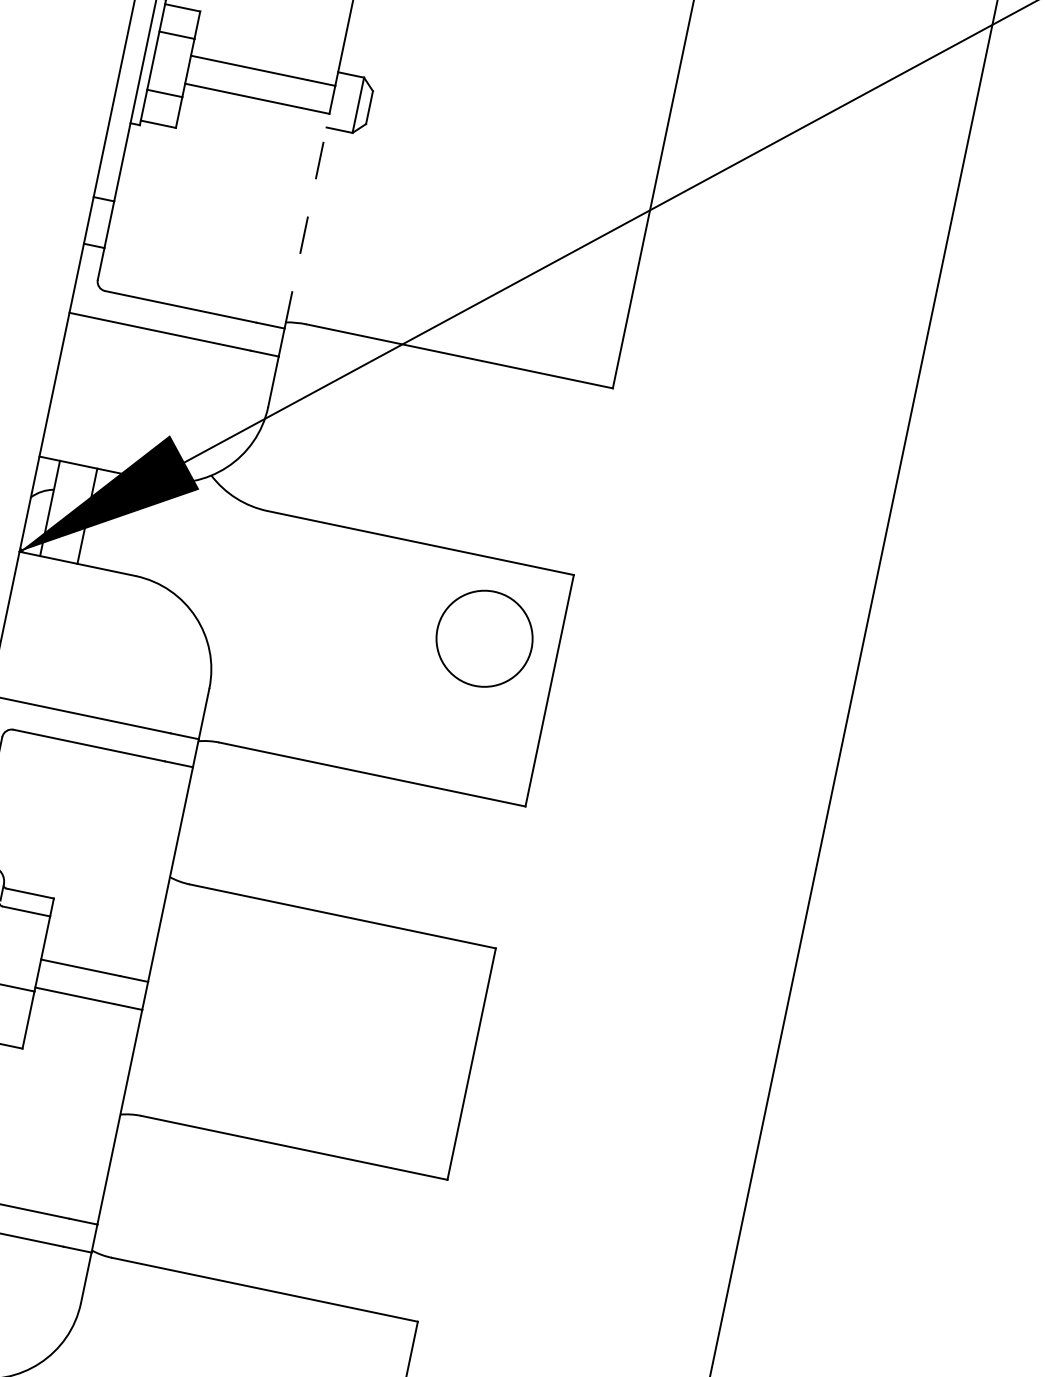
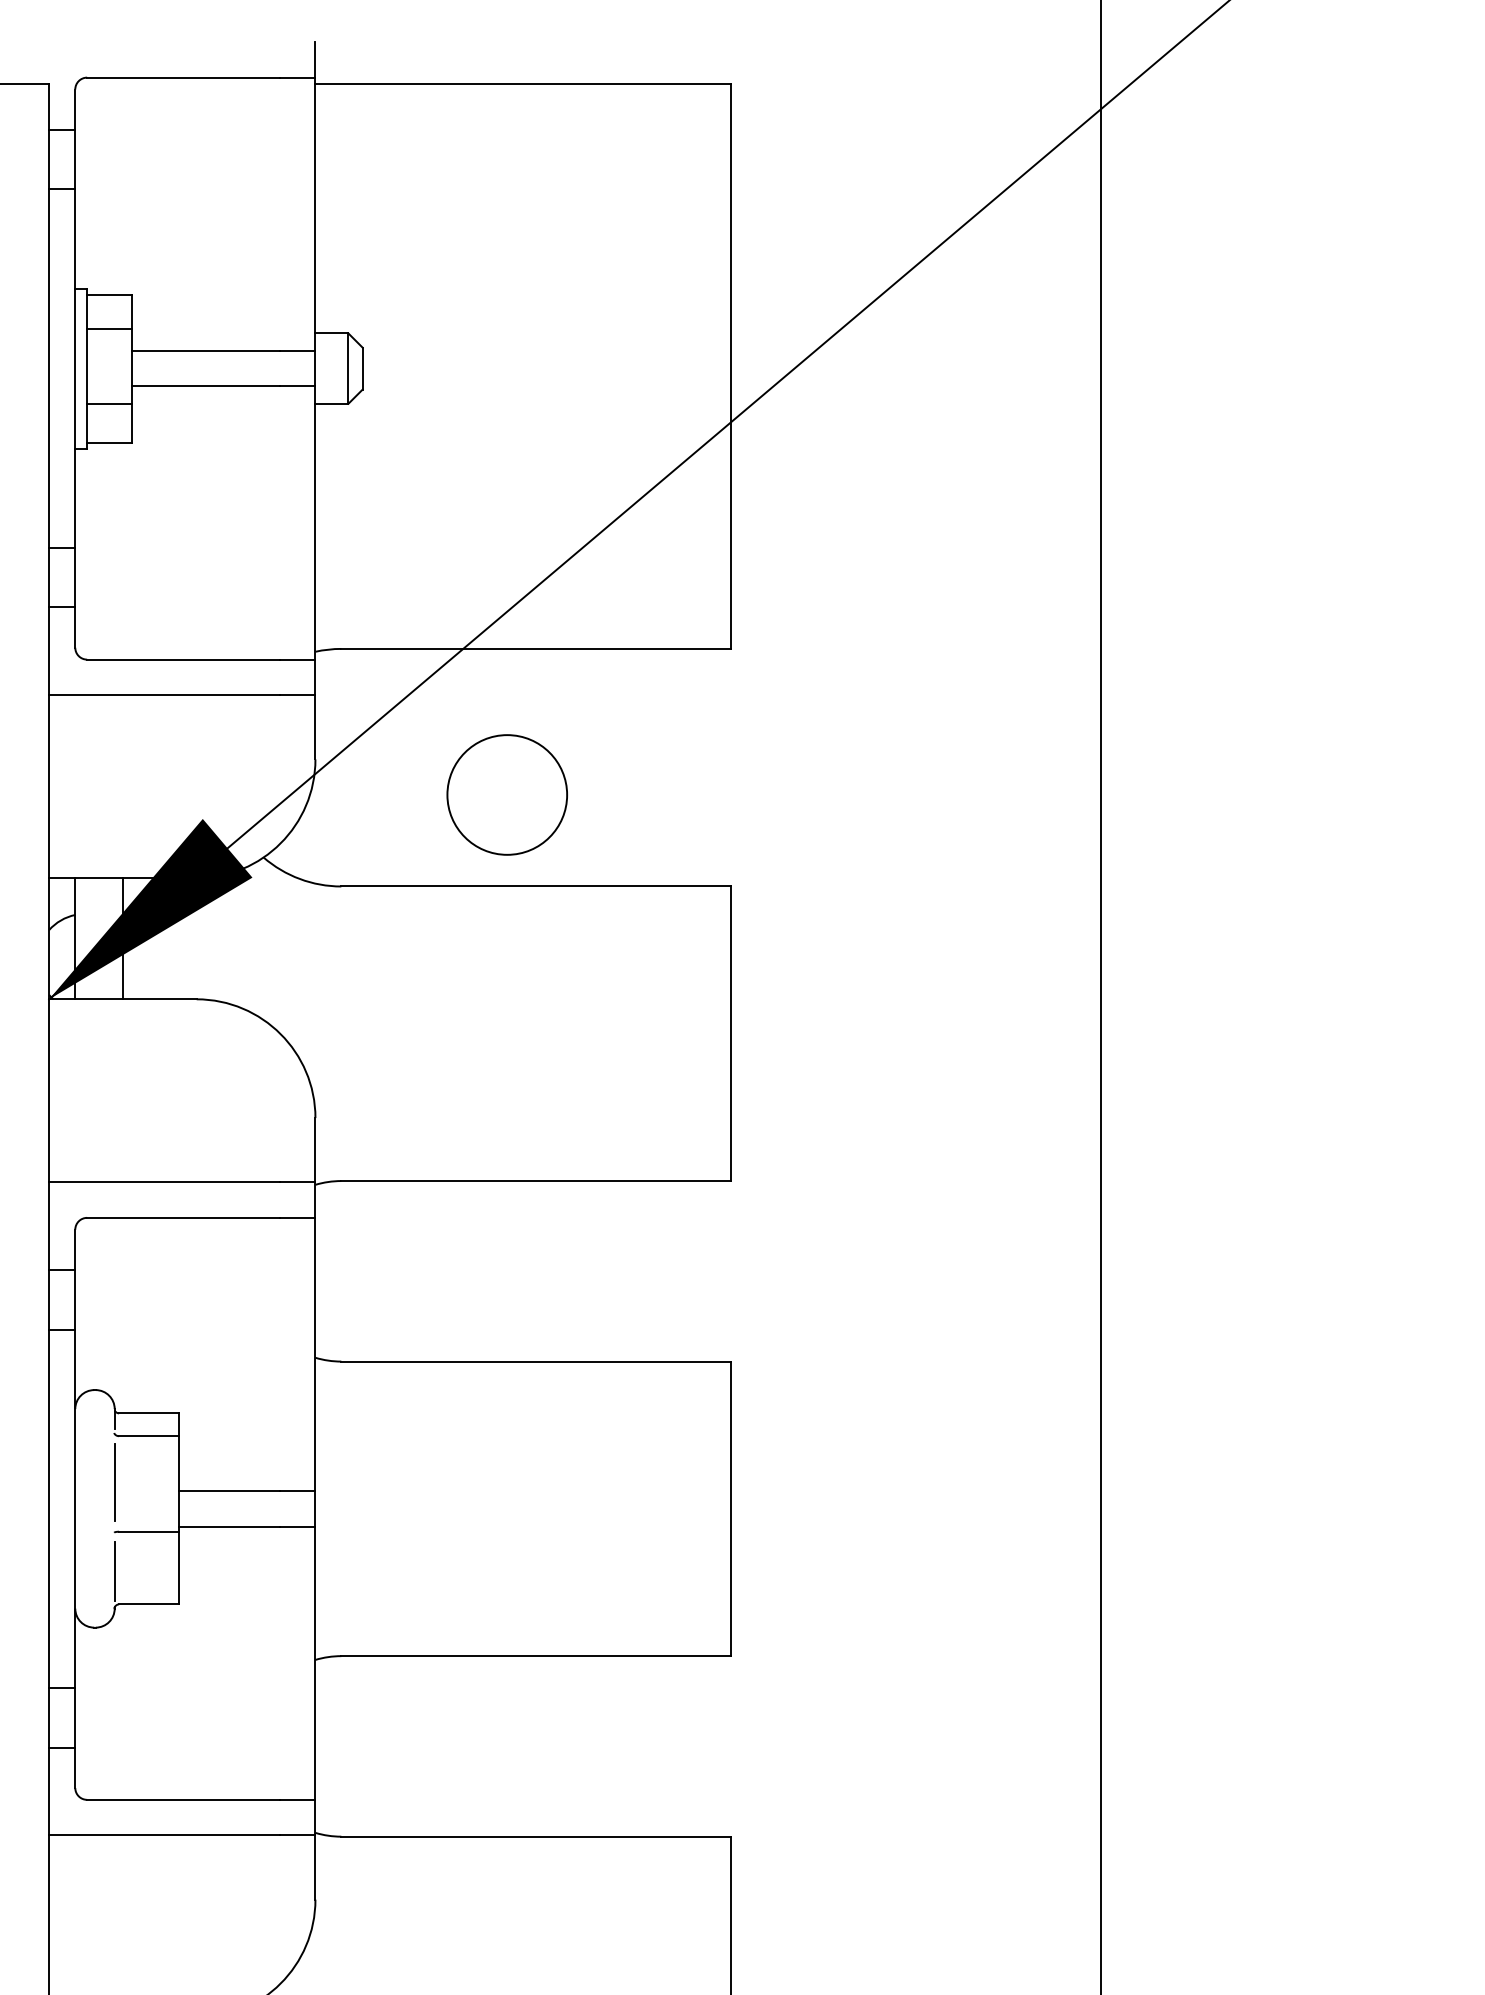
line: (307, 221) -> (315, 523), dashed -> solid
circle: (484, 638) -> (506, 794), moved

